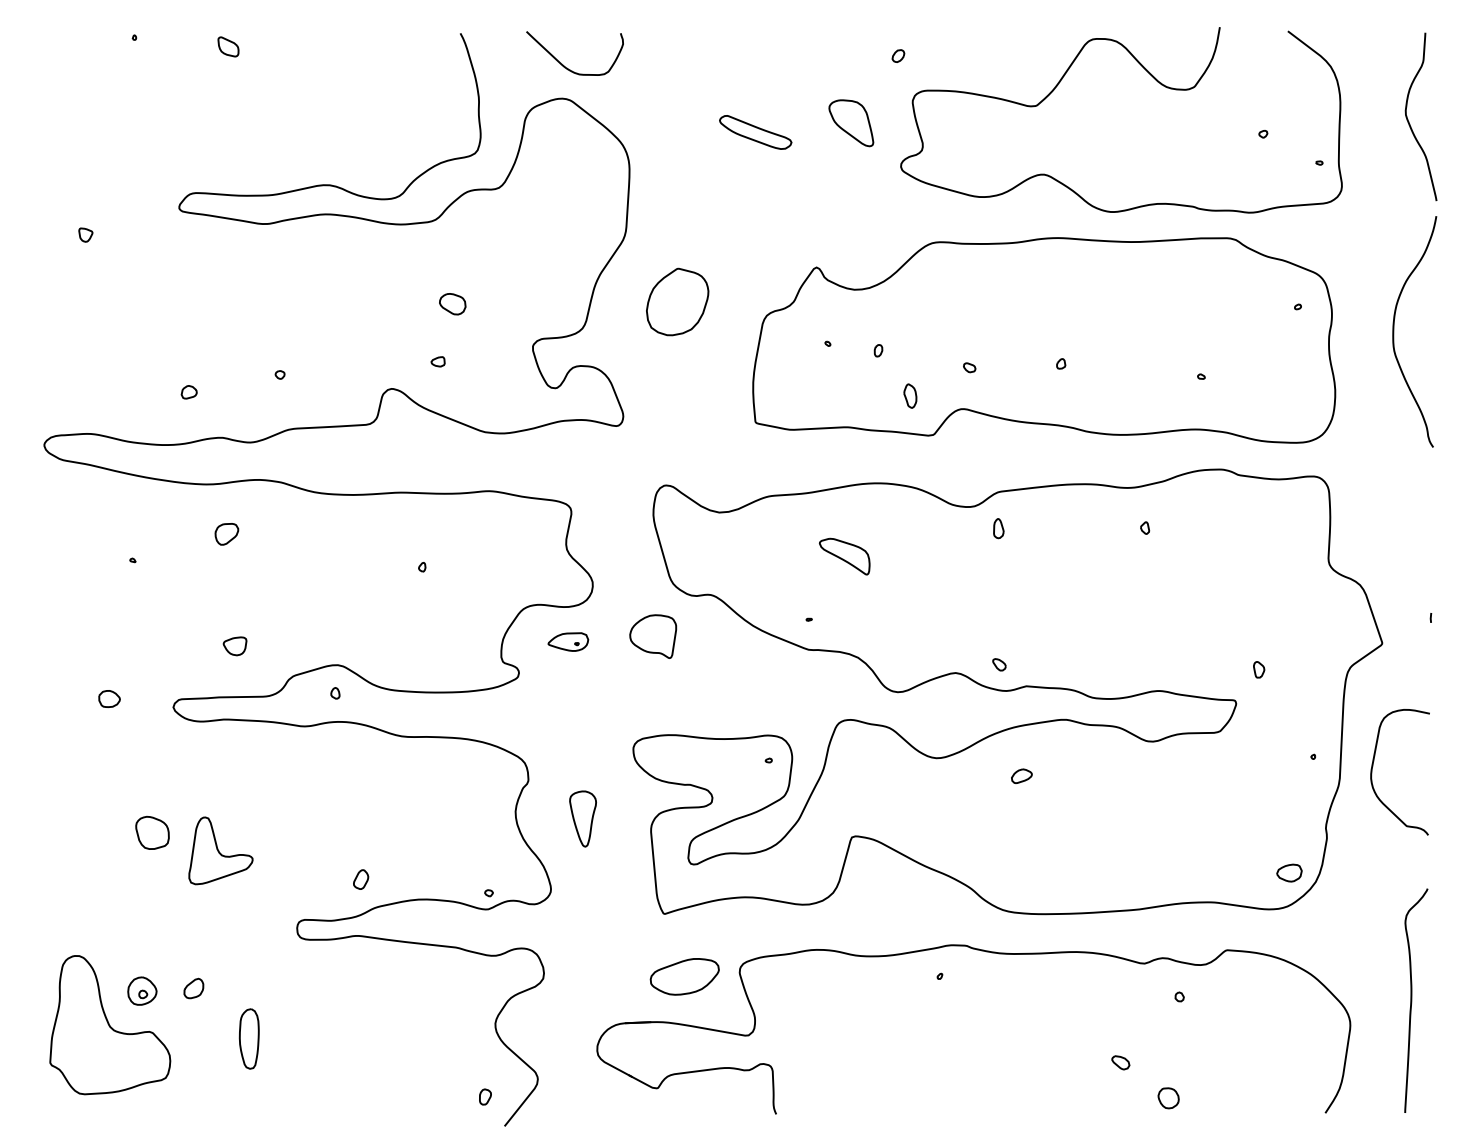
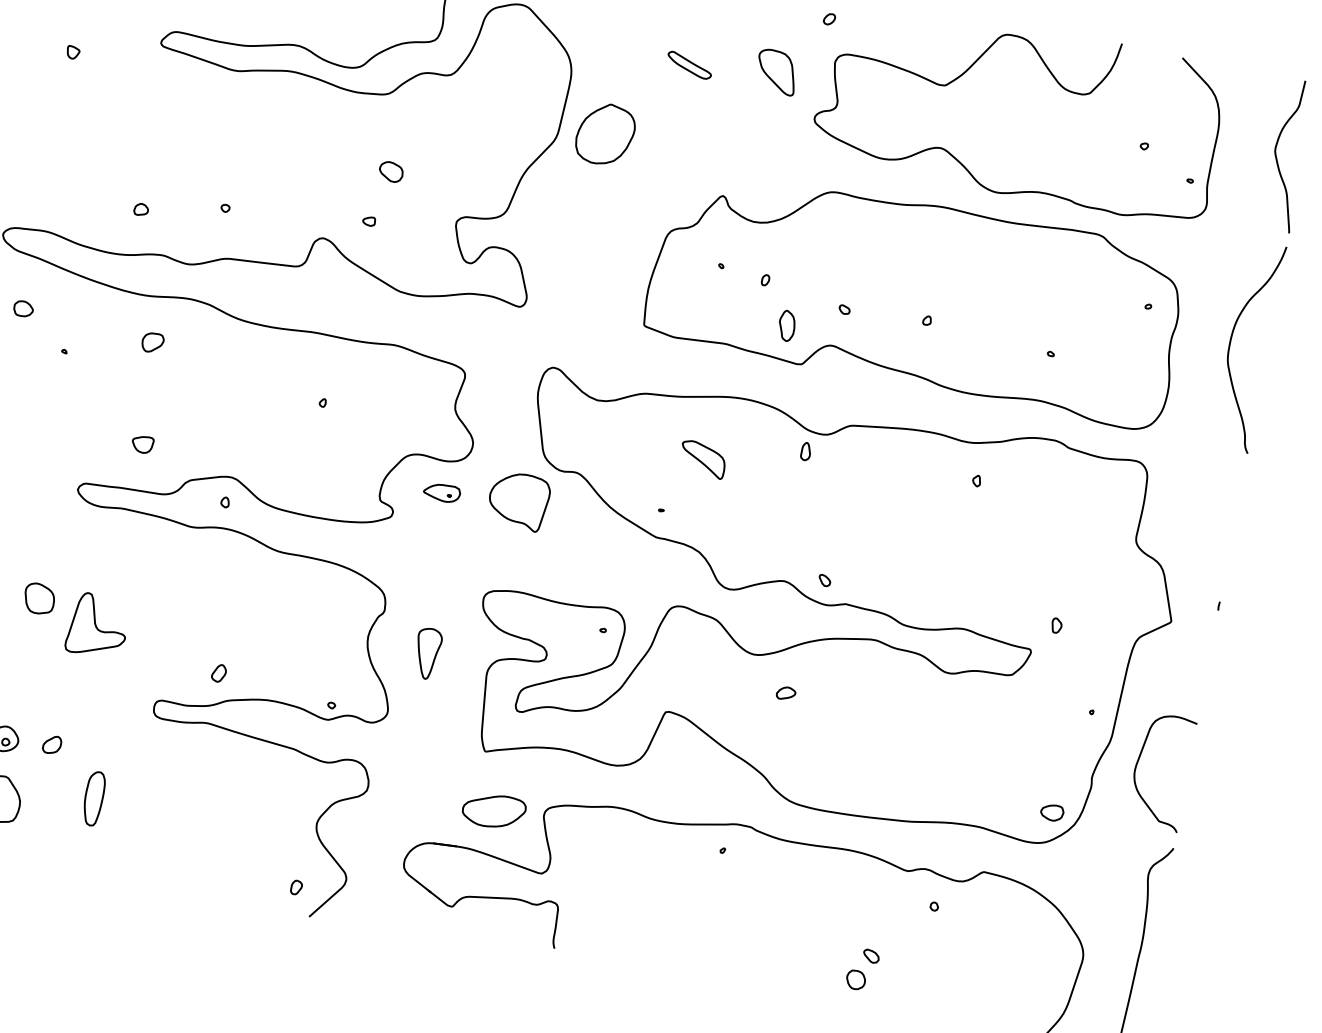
part: (755, 132) -> (689, 65), size x0.7
part: (677, 301) -> (605, 133), moved
part: (910, 395) -> (787, 325), size x1.4
part: (998, 528) -> (805, 451), moved
part: (653, 636) -> (519, 501), size x1.4
part: (109, 698) -> (23, 308), moved
curve: (1373, 766) -> (1138, 762), moved
part: (1021, 775) -> (785, 692), moved
part: (1168, 1098) -> (855, 980), moved

